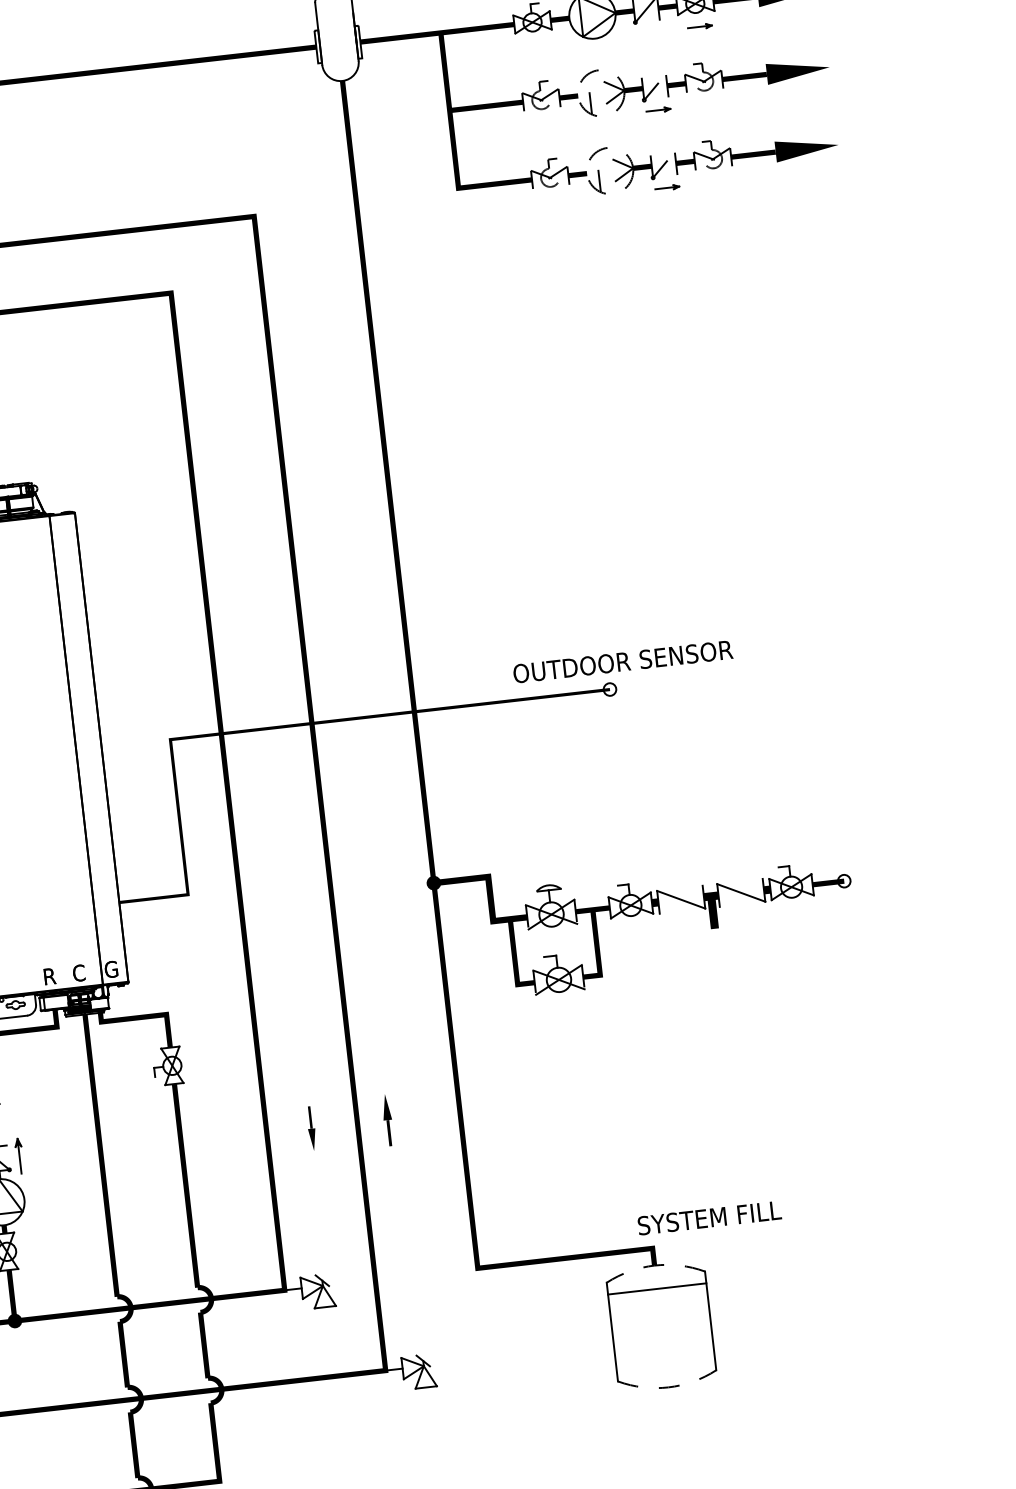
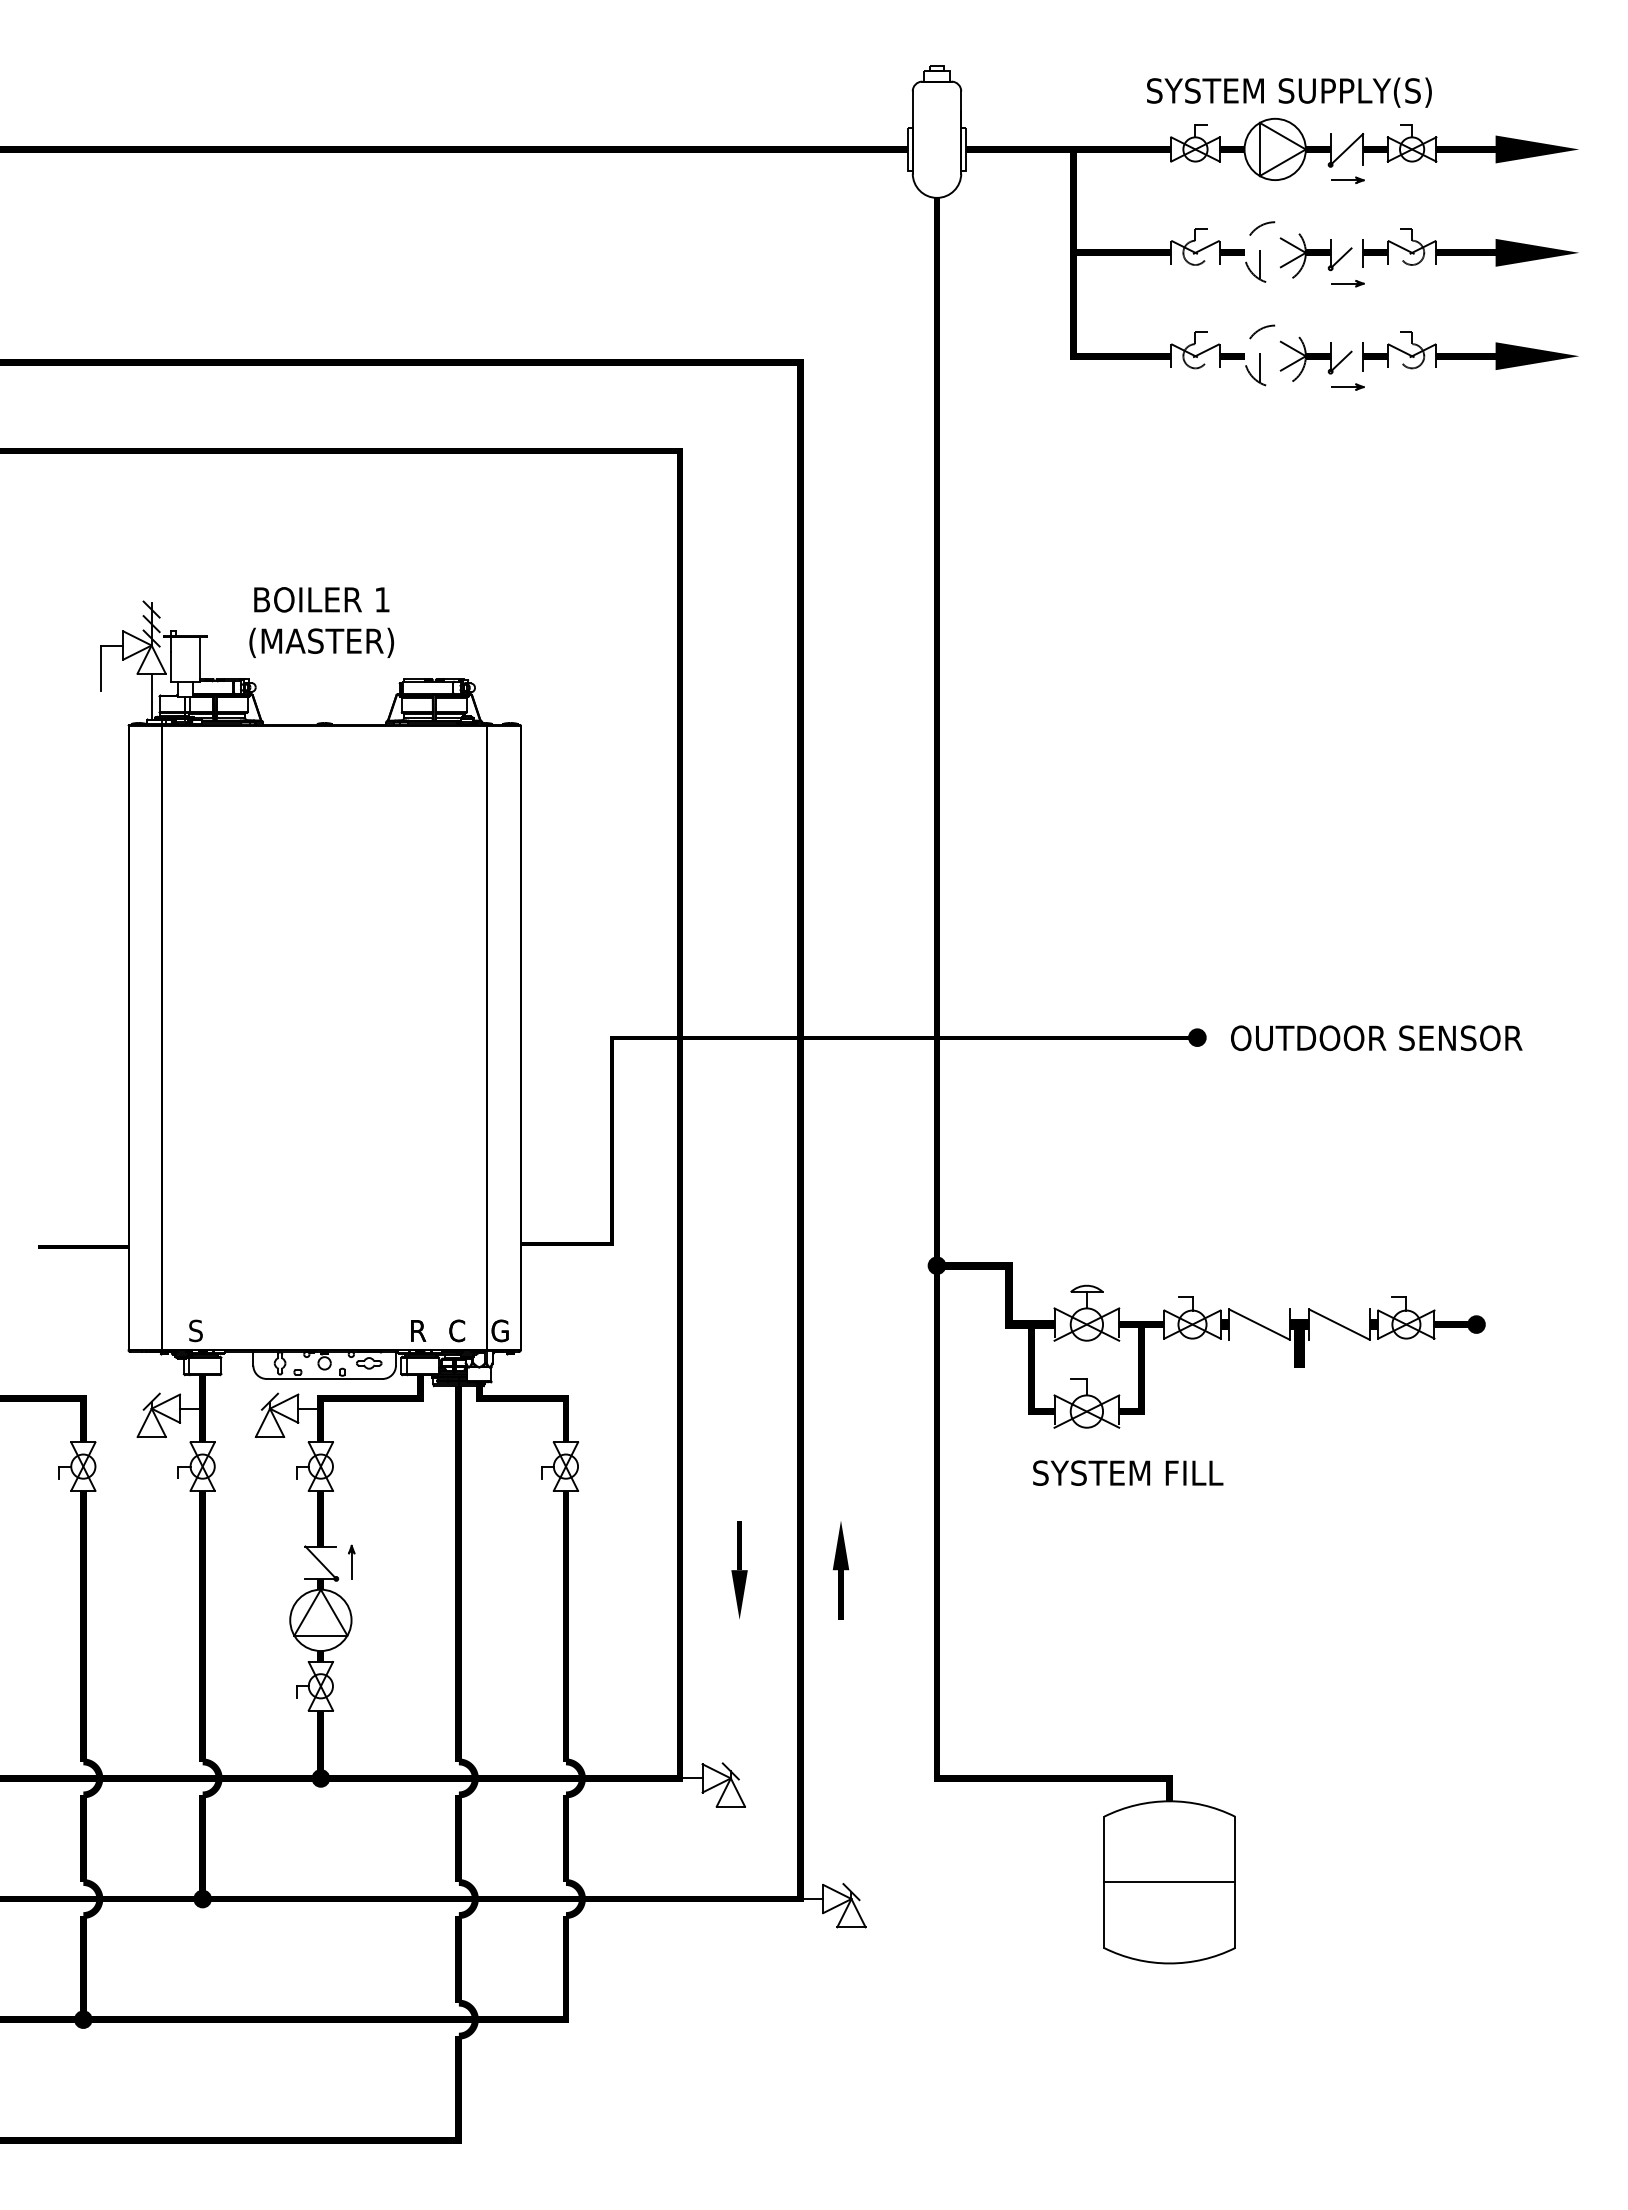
part: (699, 26) -> (1347, 179), moved
text: (622, 662) -> (1376, 1038), moved
fill: (610, 689) -> (1197, 1037), added
fill: (844, 881) -> (1476, 1324), added
part: (387, 1120) -> (840, 1570), size x1.43
part: (311, 1128) -> (739, 1569), size x1.67
part: (19, 1155) -> (351, 1561), size x0.71
text: (709, 1217) -> (1128, 1472), moved
arc: (654, 1265) -> (1169, 1801), dashed -> solid
line: (657, 1289) -> (1169, 1882), moved
arc: (668, 1387) -> (1169, 1963), dashed -> solid

